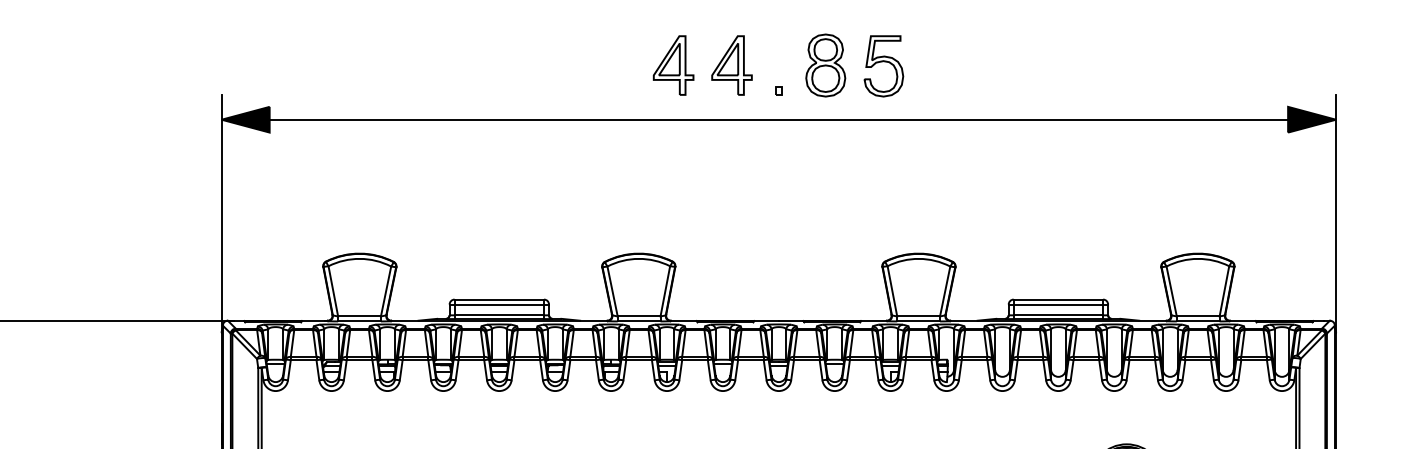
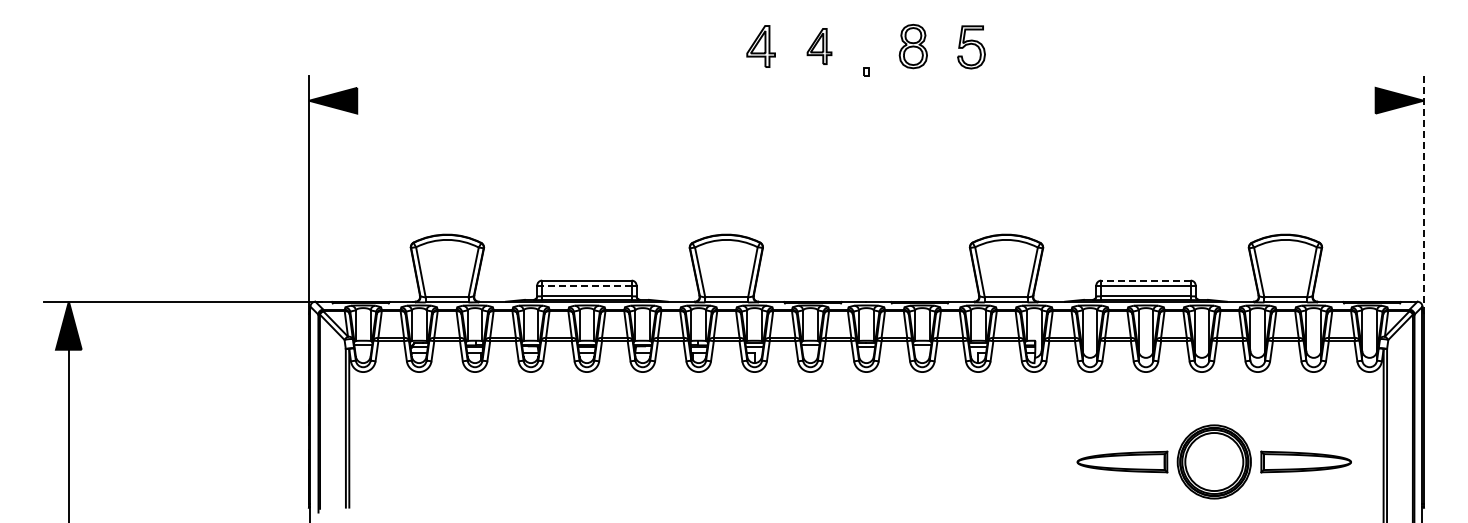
part: (672, 65) -> (760, 46), size x0.7
part: (731, 65) -> (819, 46), size x0.6
part: (825, 65) -> (913, 46), size x0.7
part: (883, 66) -> (971, 47), size x0.7
line: (778, 119) -> (866, 100), removed
line: (1335, 213) -> (1423, 194), solid -> dashed
line: (1058, 299) -> (1146, 280), solid -> dashed
line: (498, 304) -> (586, 285), solid -> dashed

